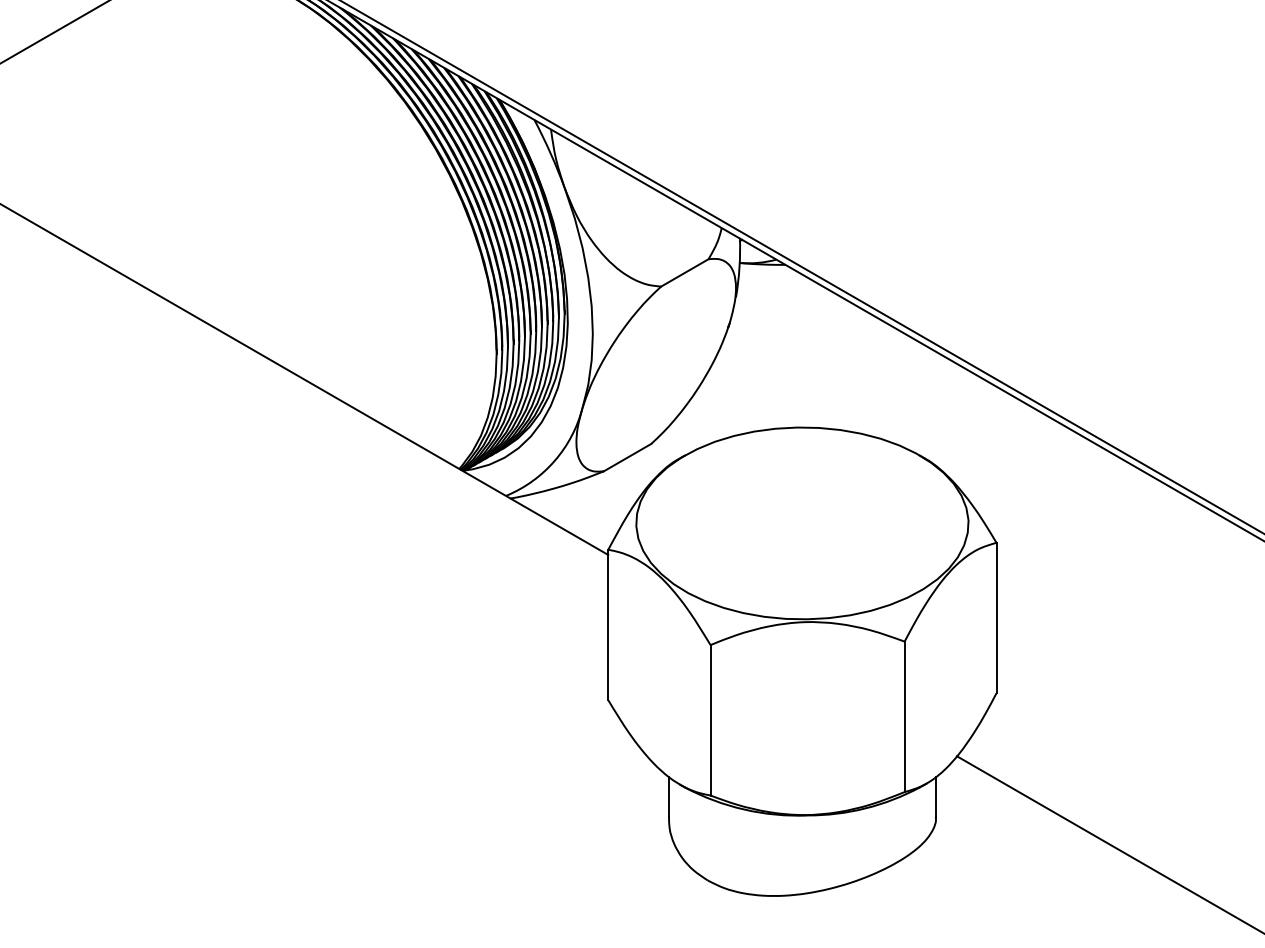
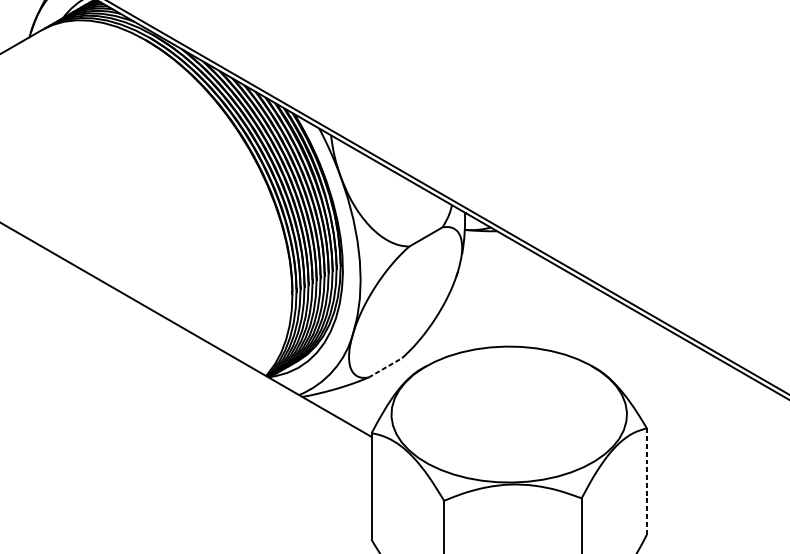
line: (628, 457) -> (385, 367), solid -> dashed
line: (996, 618) -> (646, 481), solid -> dashed

